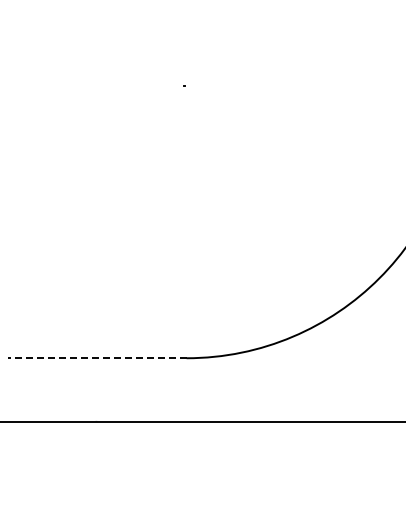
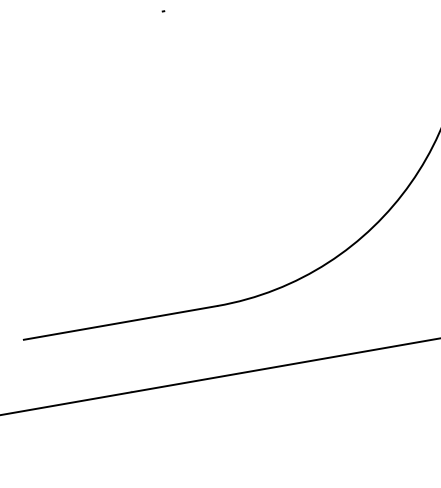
line: (96, 358) -> (119, 323), dashed -> solid

